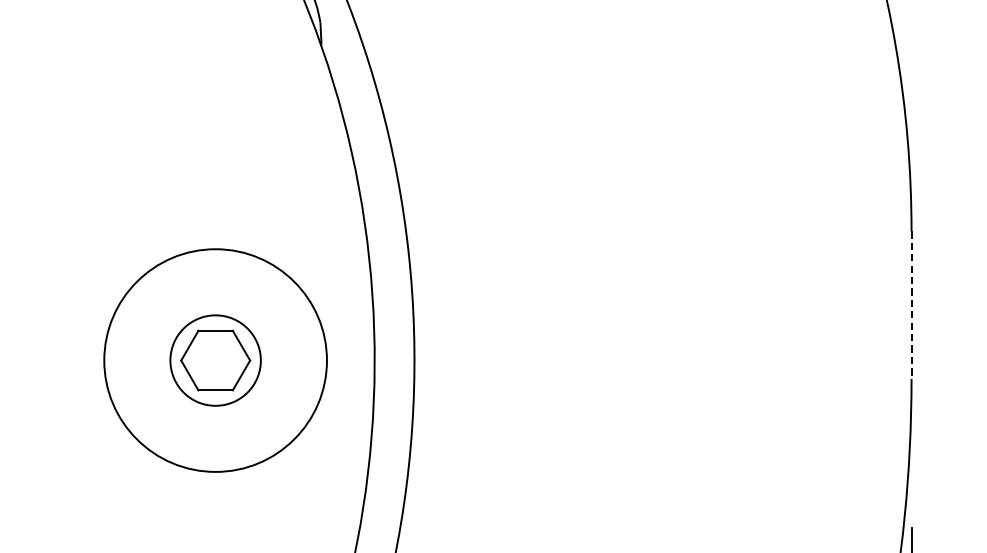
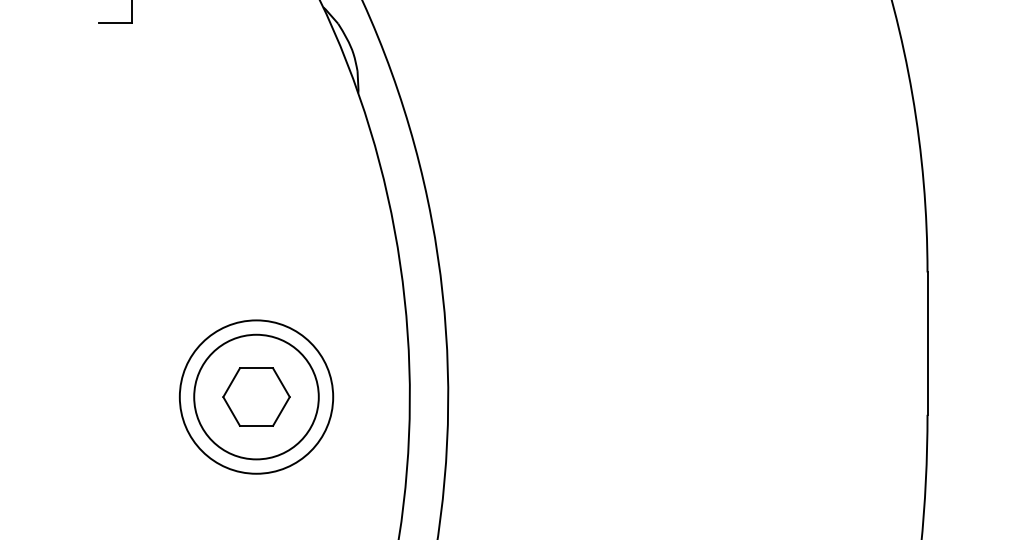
line: (911, 306) -> (927, 344), dashed -> solid
circle: (215, 359) -> (256, 396), size x0.71
circle: (215, 359) -> (256, 396), size x1.43

